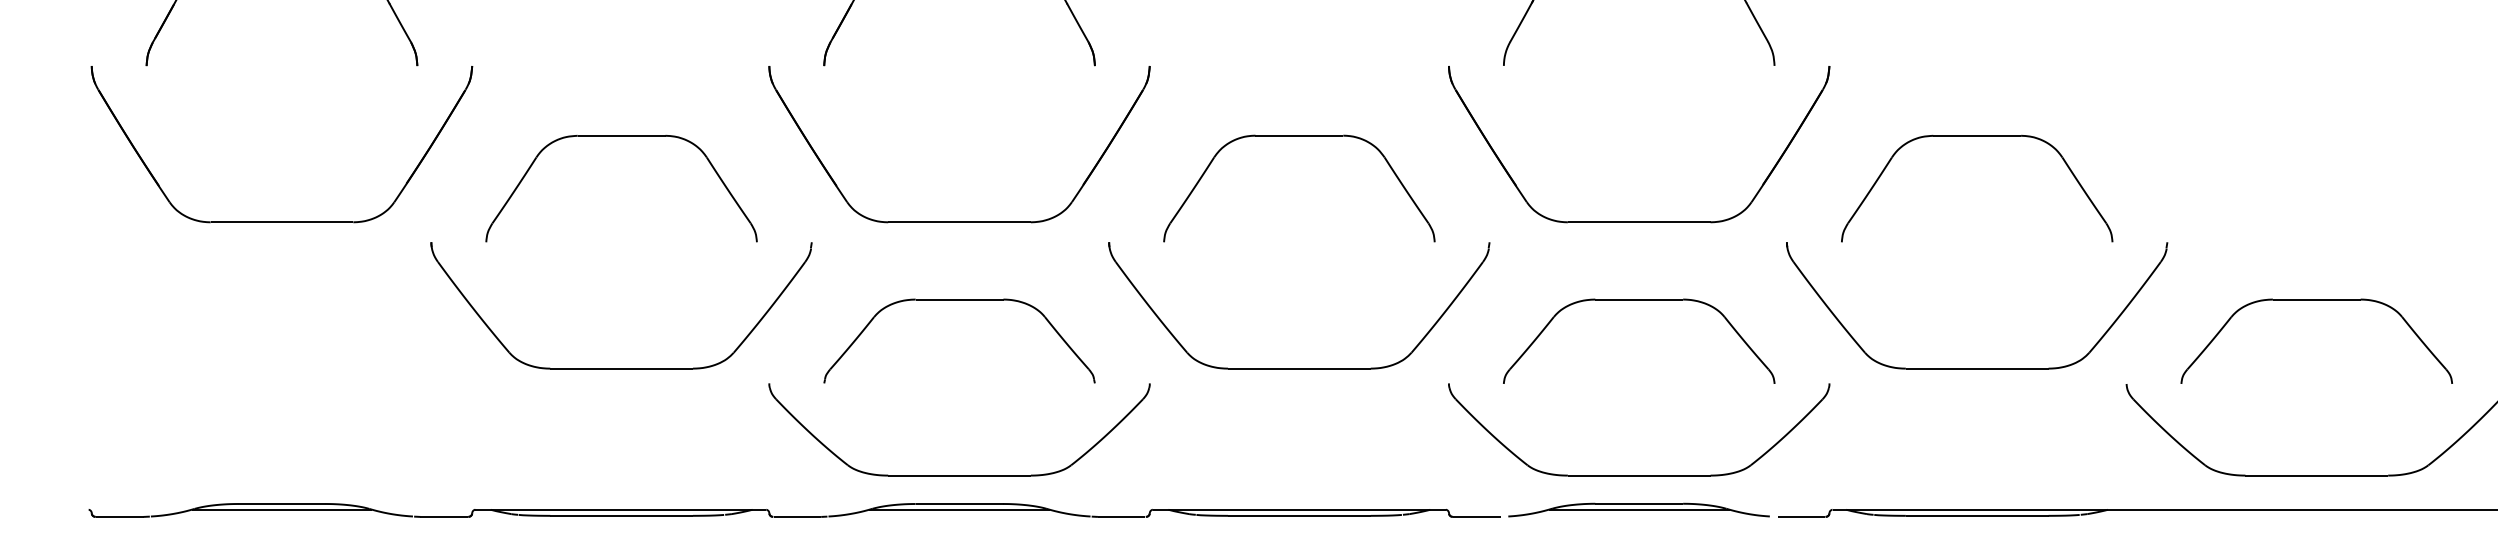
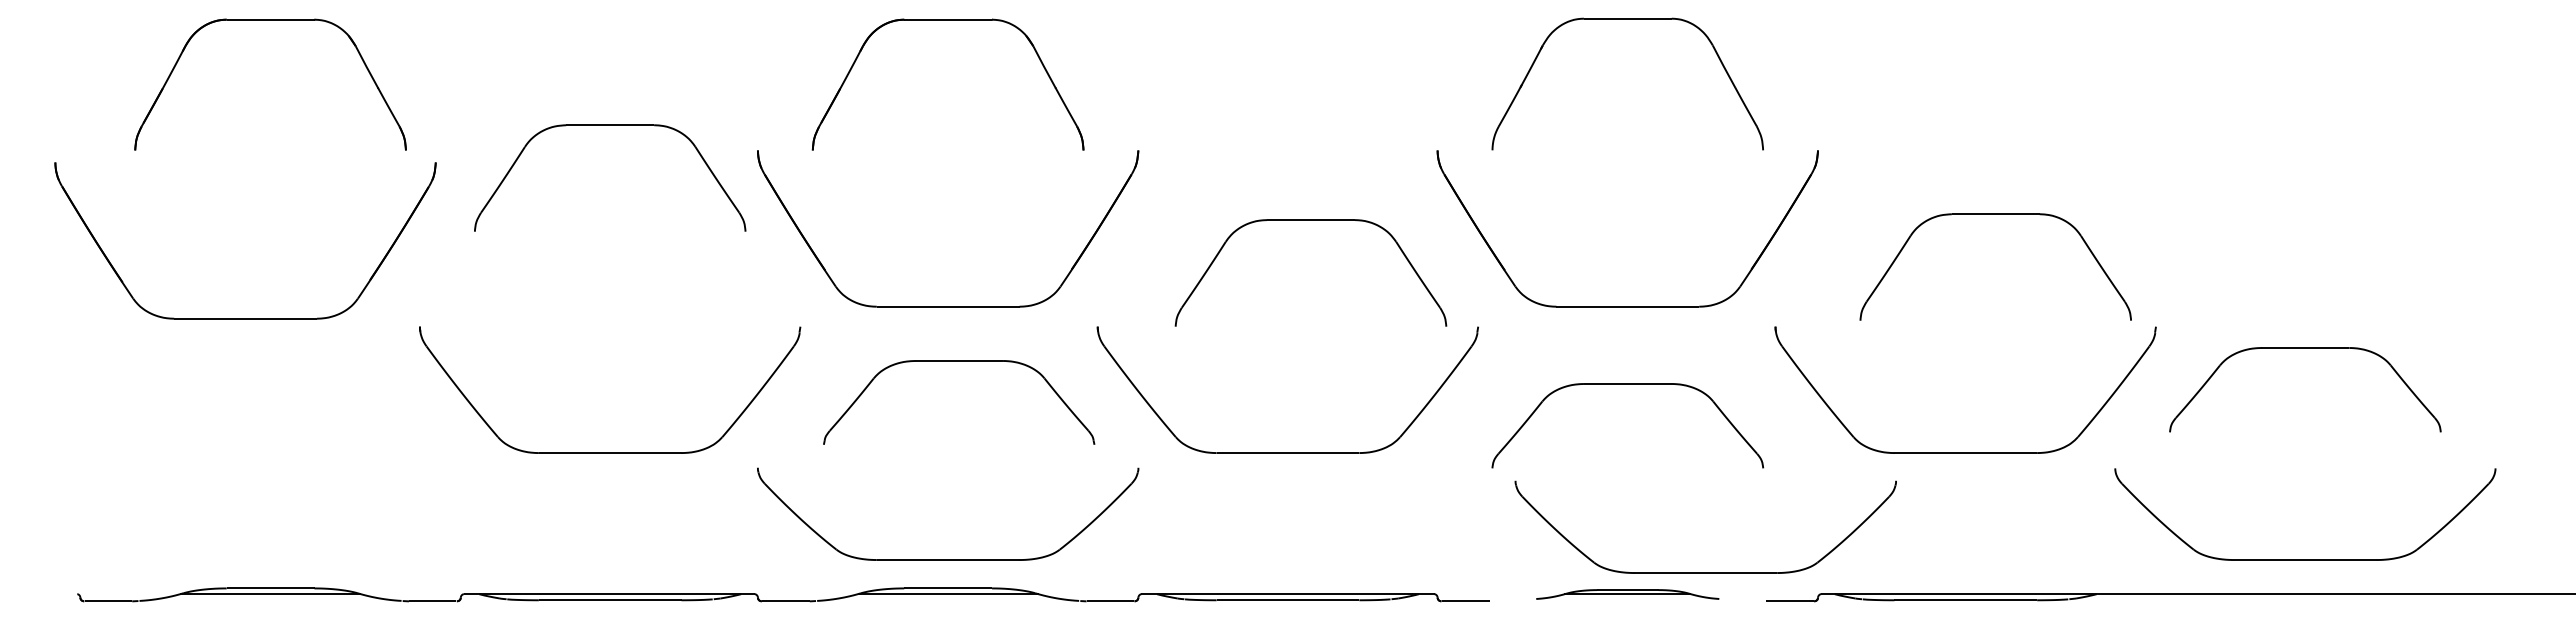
part: (621, 136) -> (610, 125), moved
part: (1298, 136) -> (1310, 220), moved
part: (1976, 136) -> (1995, 214), moved
part: (281, 222) -> (245, 318), moved
part: (959, 300) -> (959, 361), moved
part: (2316, 300) -> (2305, 348), moved
part: (1638, 475) -> (1705, 572), moved
part: (1638, 510) -> (1627, 594), size x0.7

